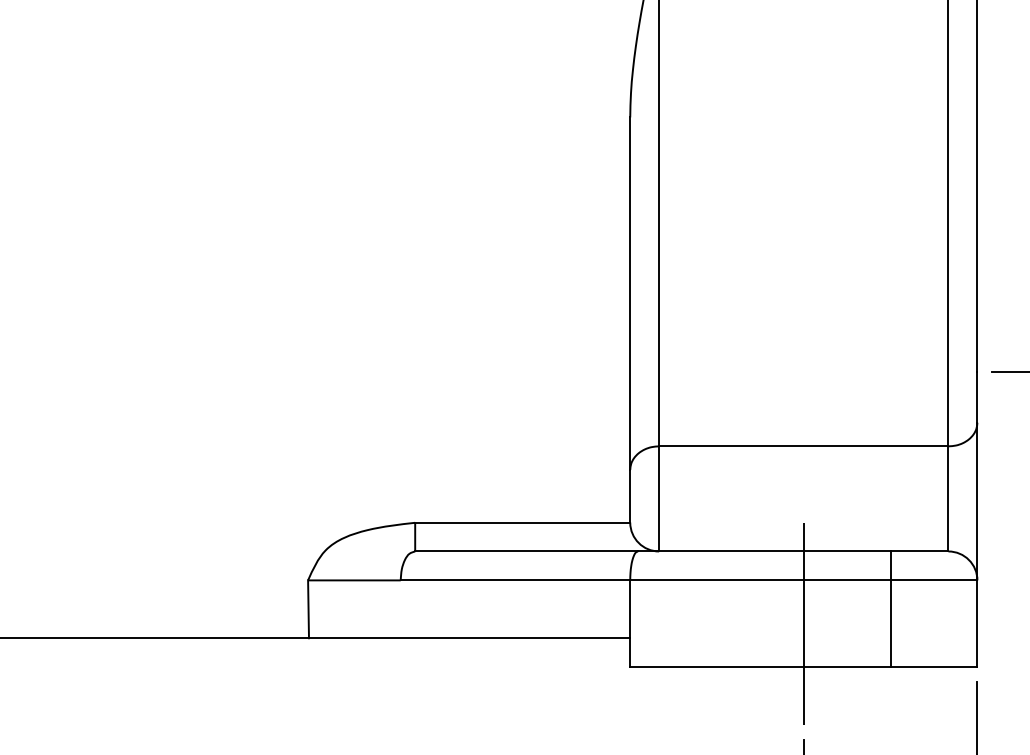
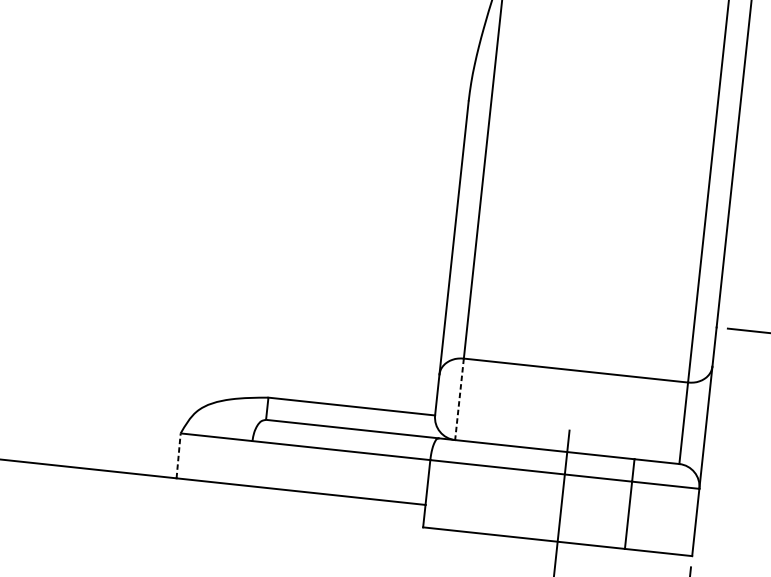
line: (659, 498) -> (459, 399), solid -> dashed
line: (308, 609) -> (178, 456), solid -> dashed

